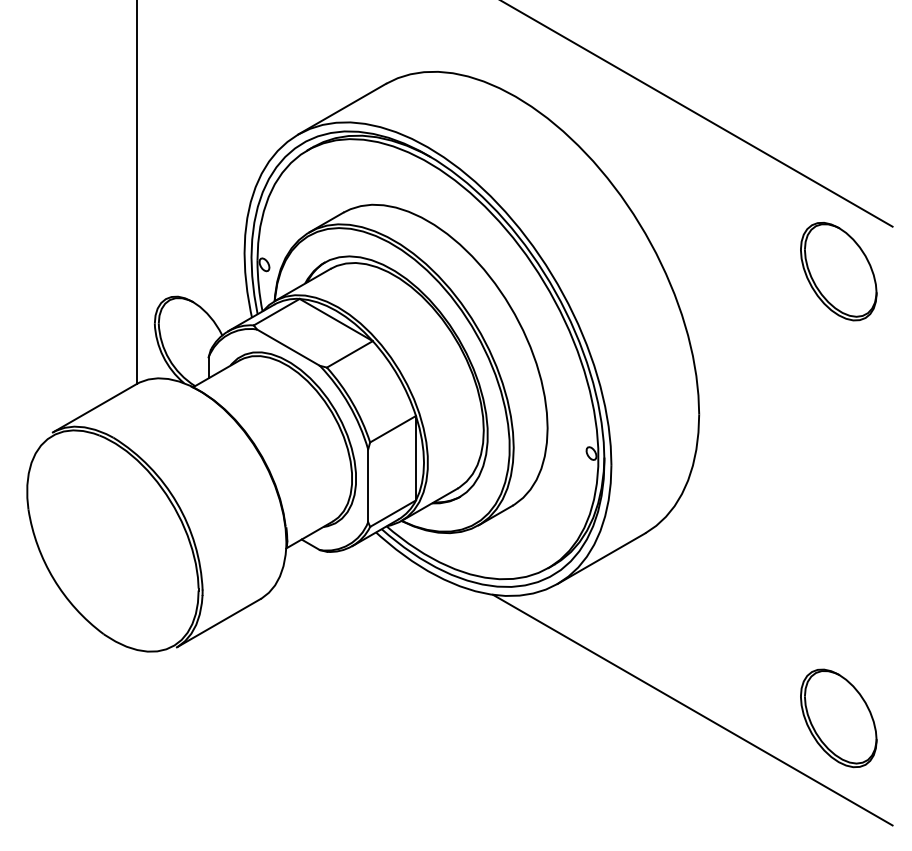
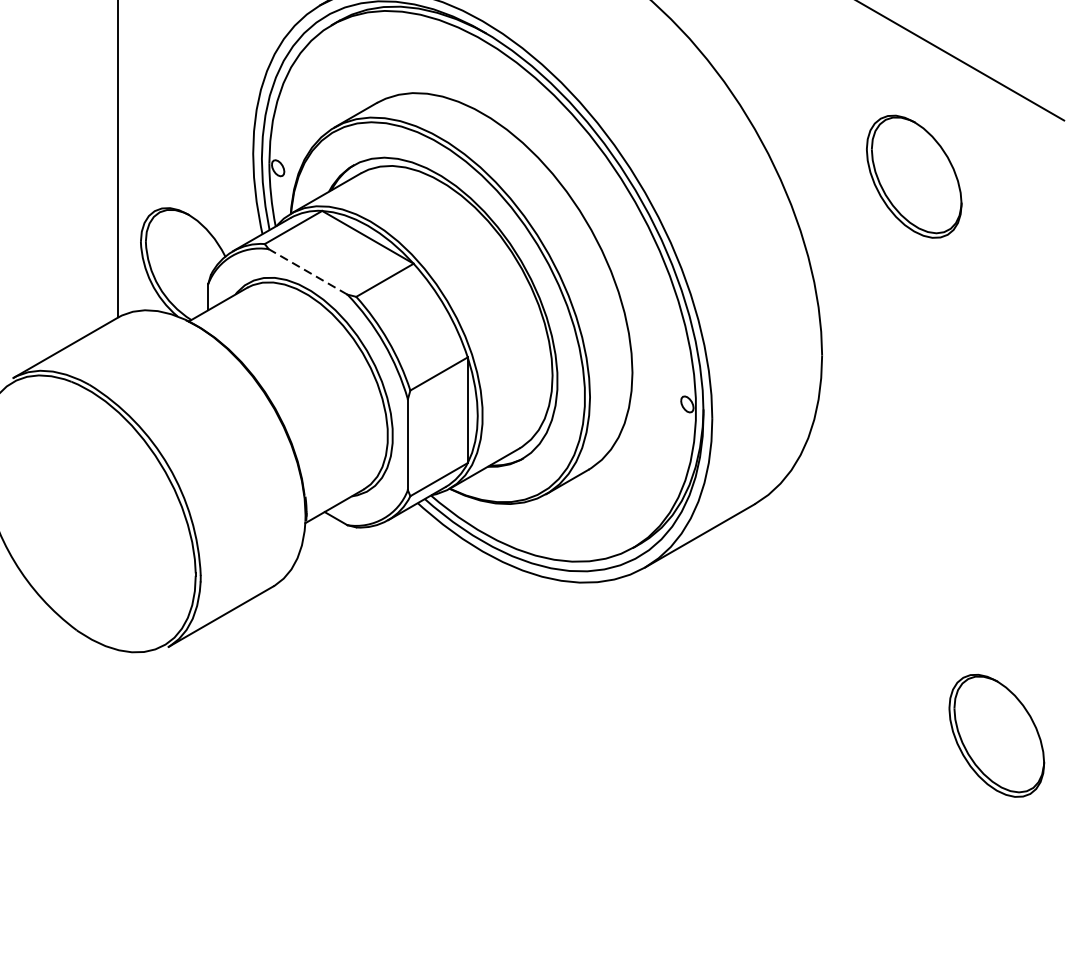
part: (838, 271) -> (913, 176), moved
line: (287, 347) -> (306, 271), solid -> dashed
line: (692, 709) -> (813, 724), removed

